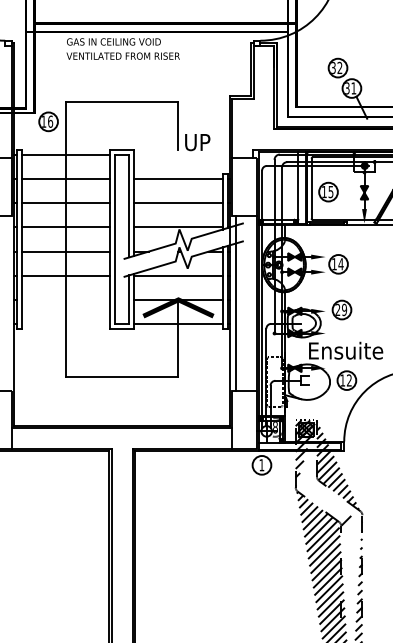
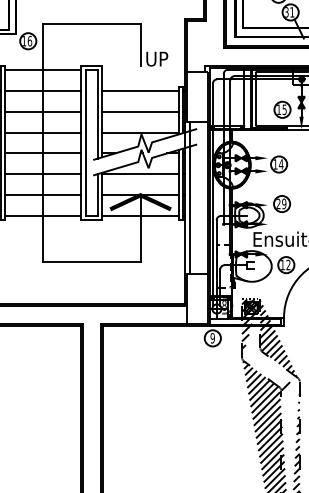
part: (328, 191) -> (282, 109), moved
line: (65, 299) -> (42, 194), added
line: (65, 324) -> (42, 216), added
text: (261, 465) -> (212, 338), 1 -> 9

